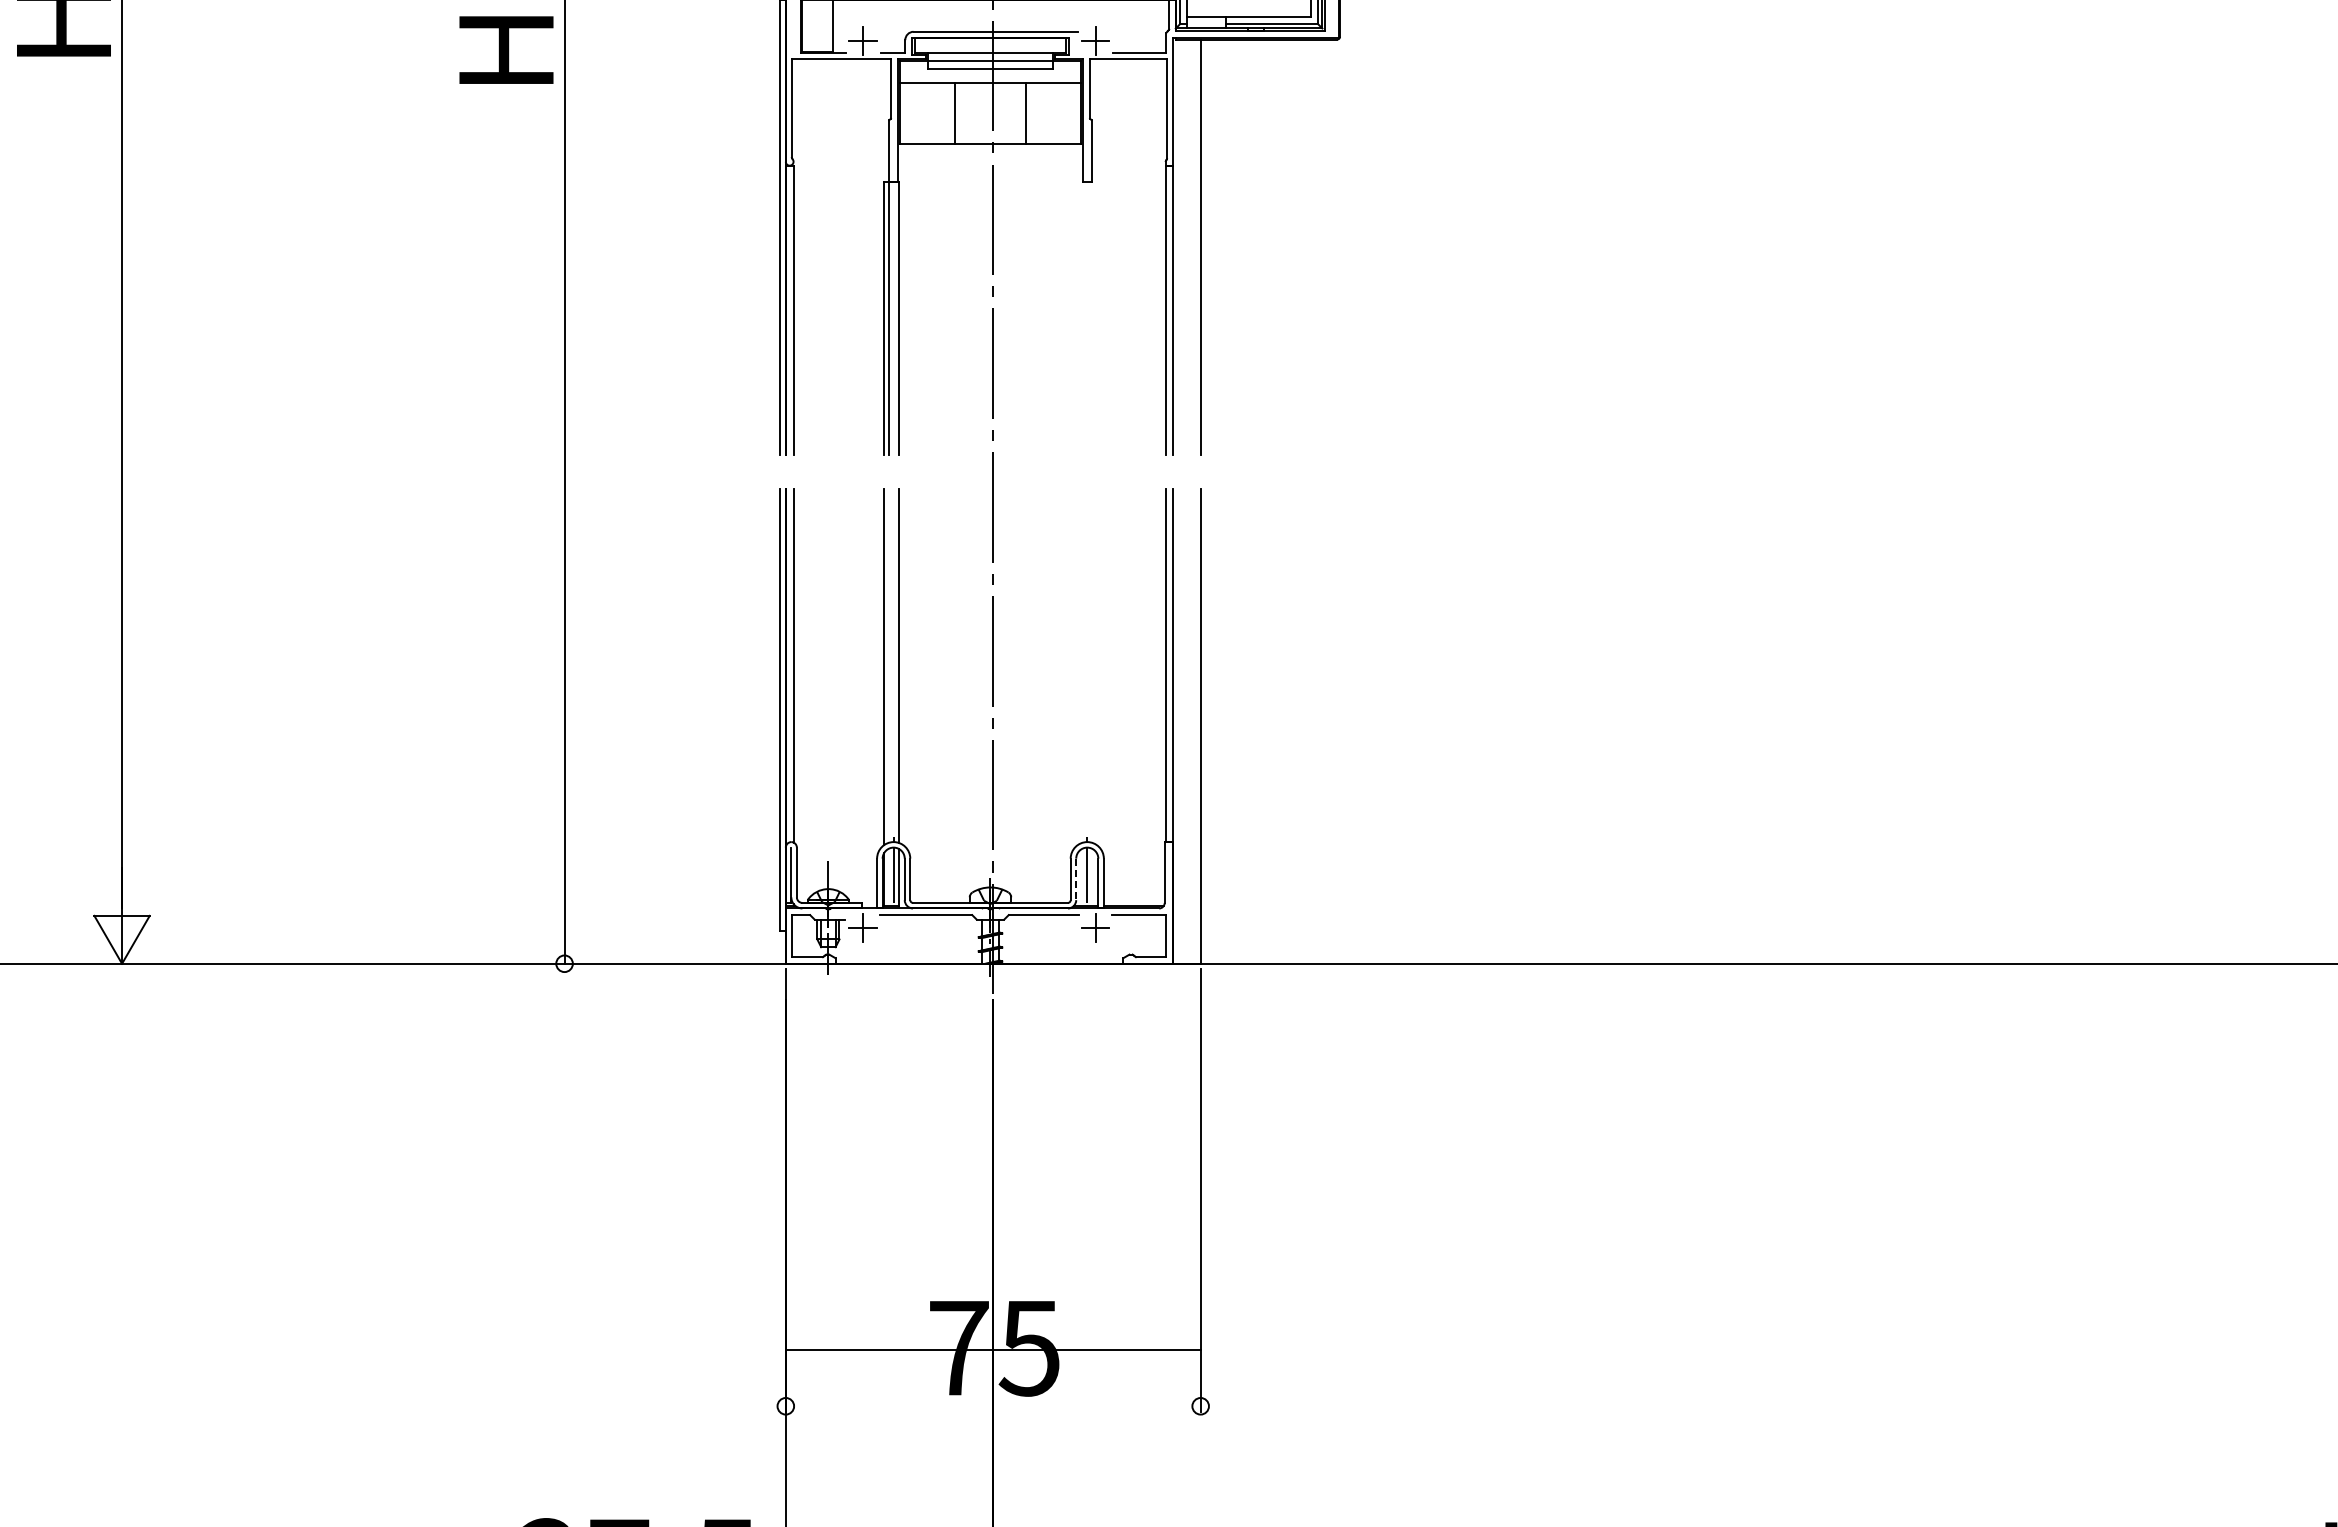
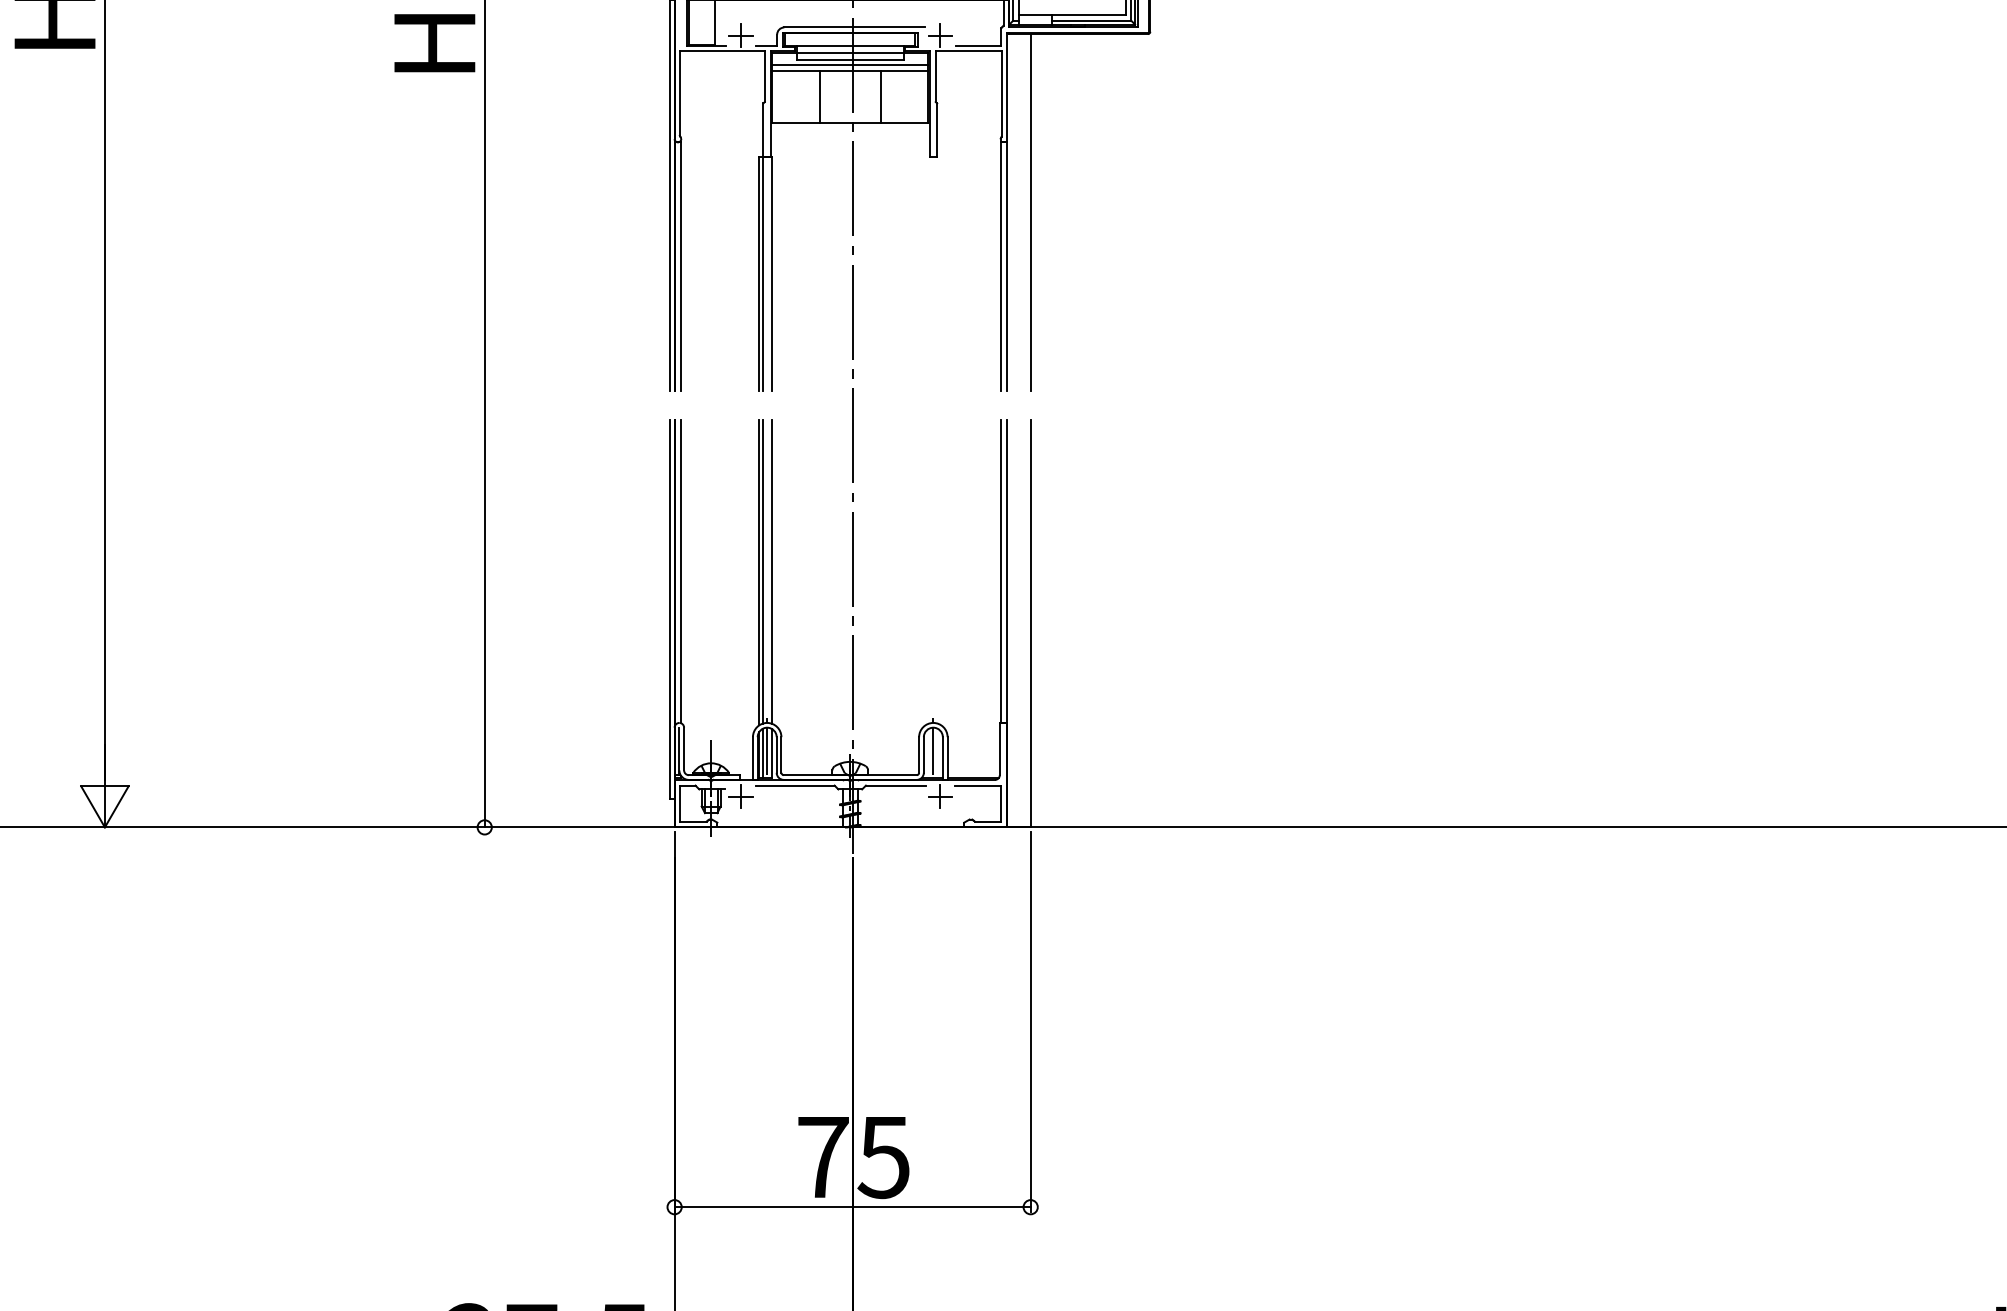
line: (990, 74) -> (850, 64), added
line: (888, 665) -> (762, 571), added
line: (888, 876) -> (762, 752), added
line: (1076, 879) -> (924, 755), dashed -> solid
line: (992, 1350) -> (852, 1207), moved

